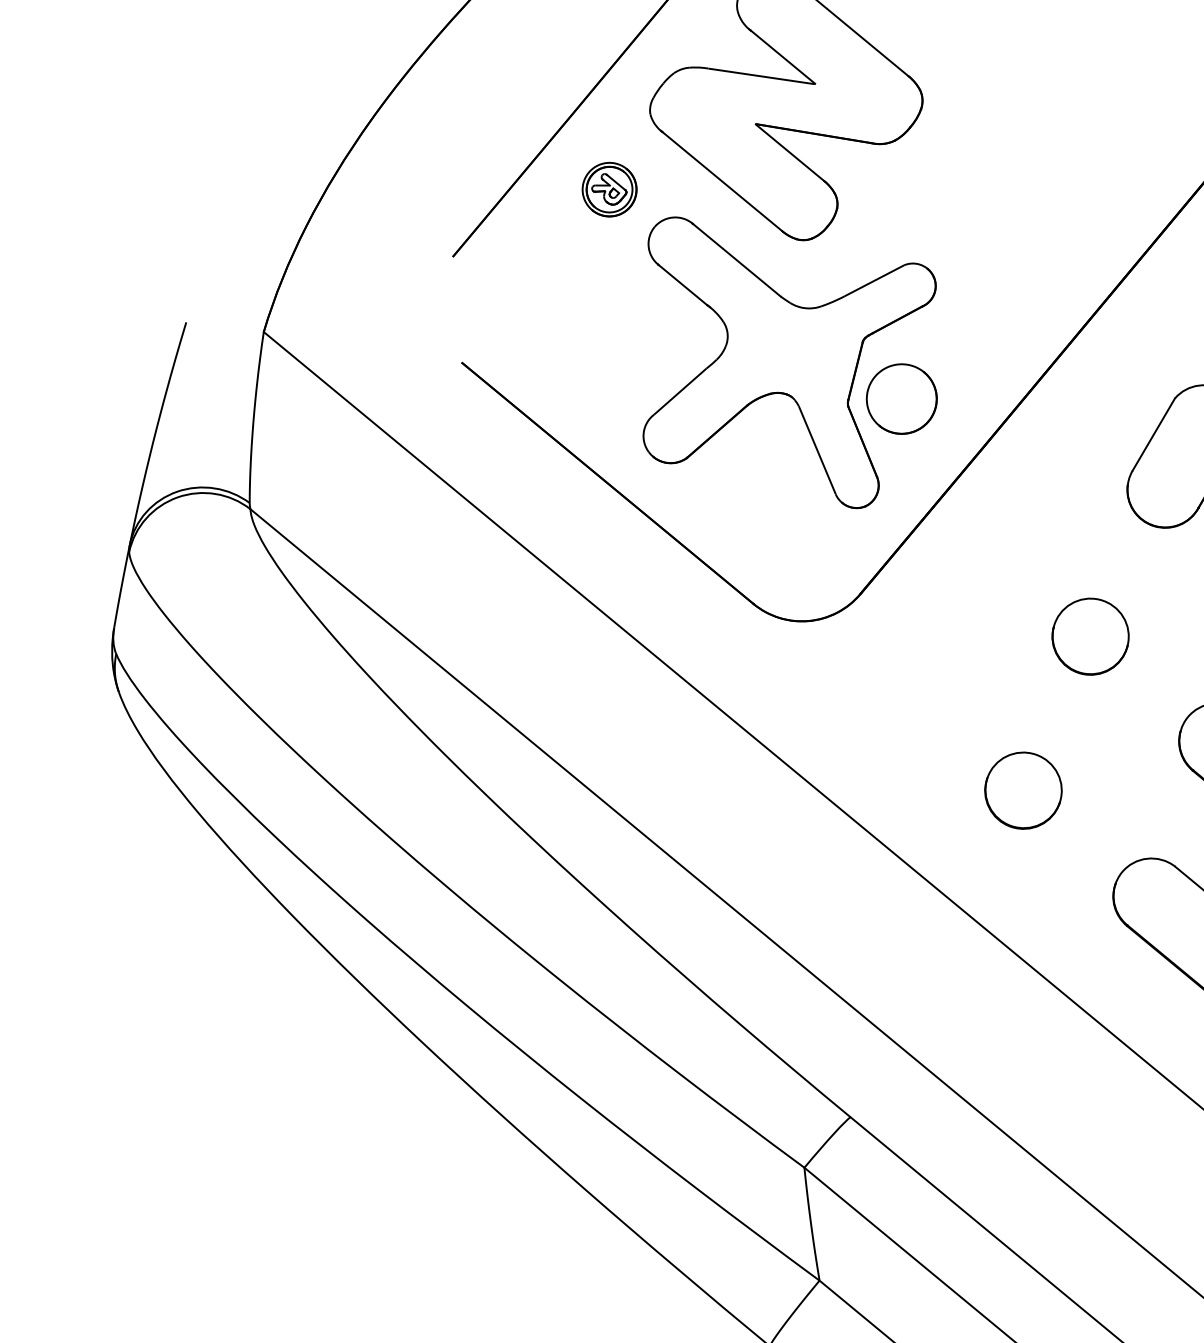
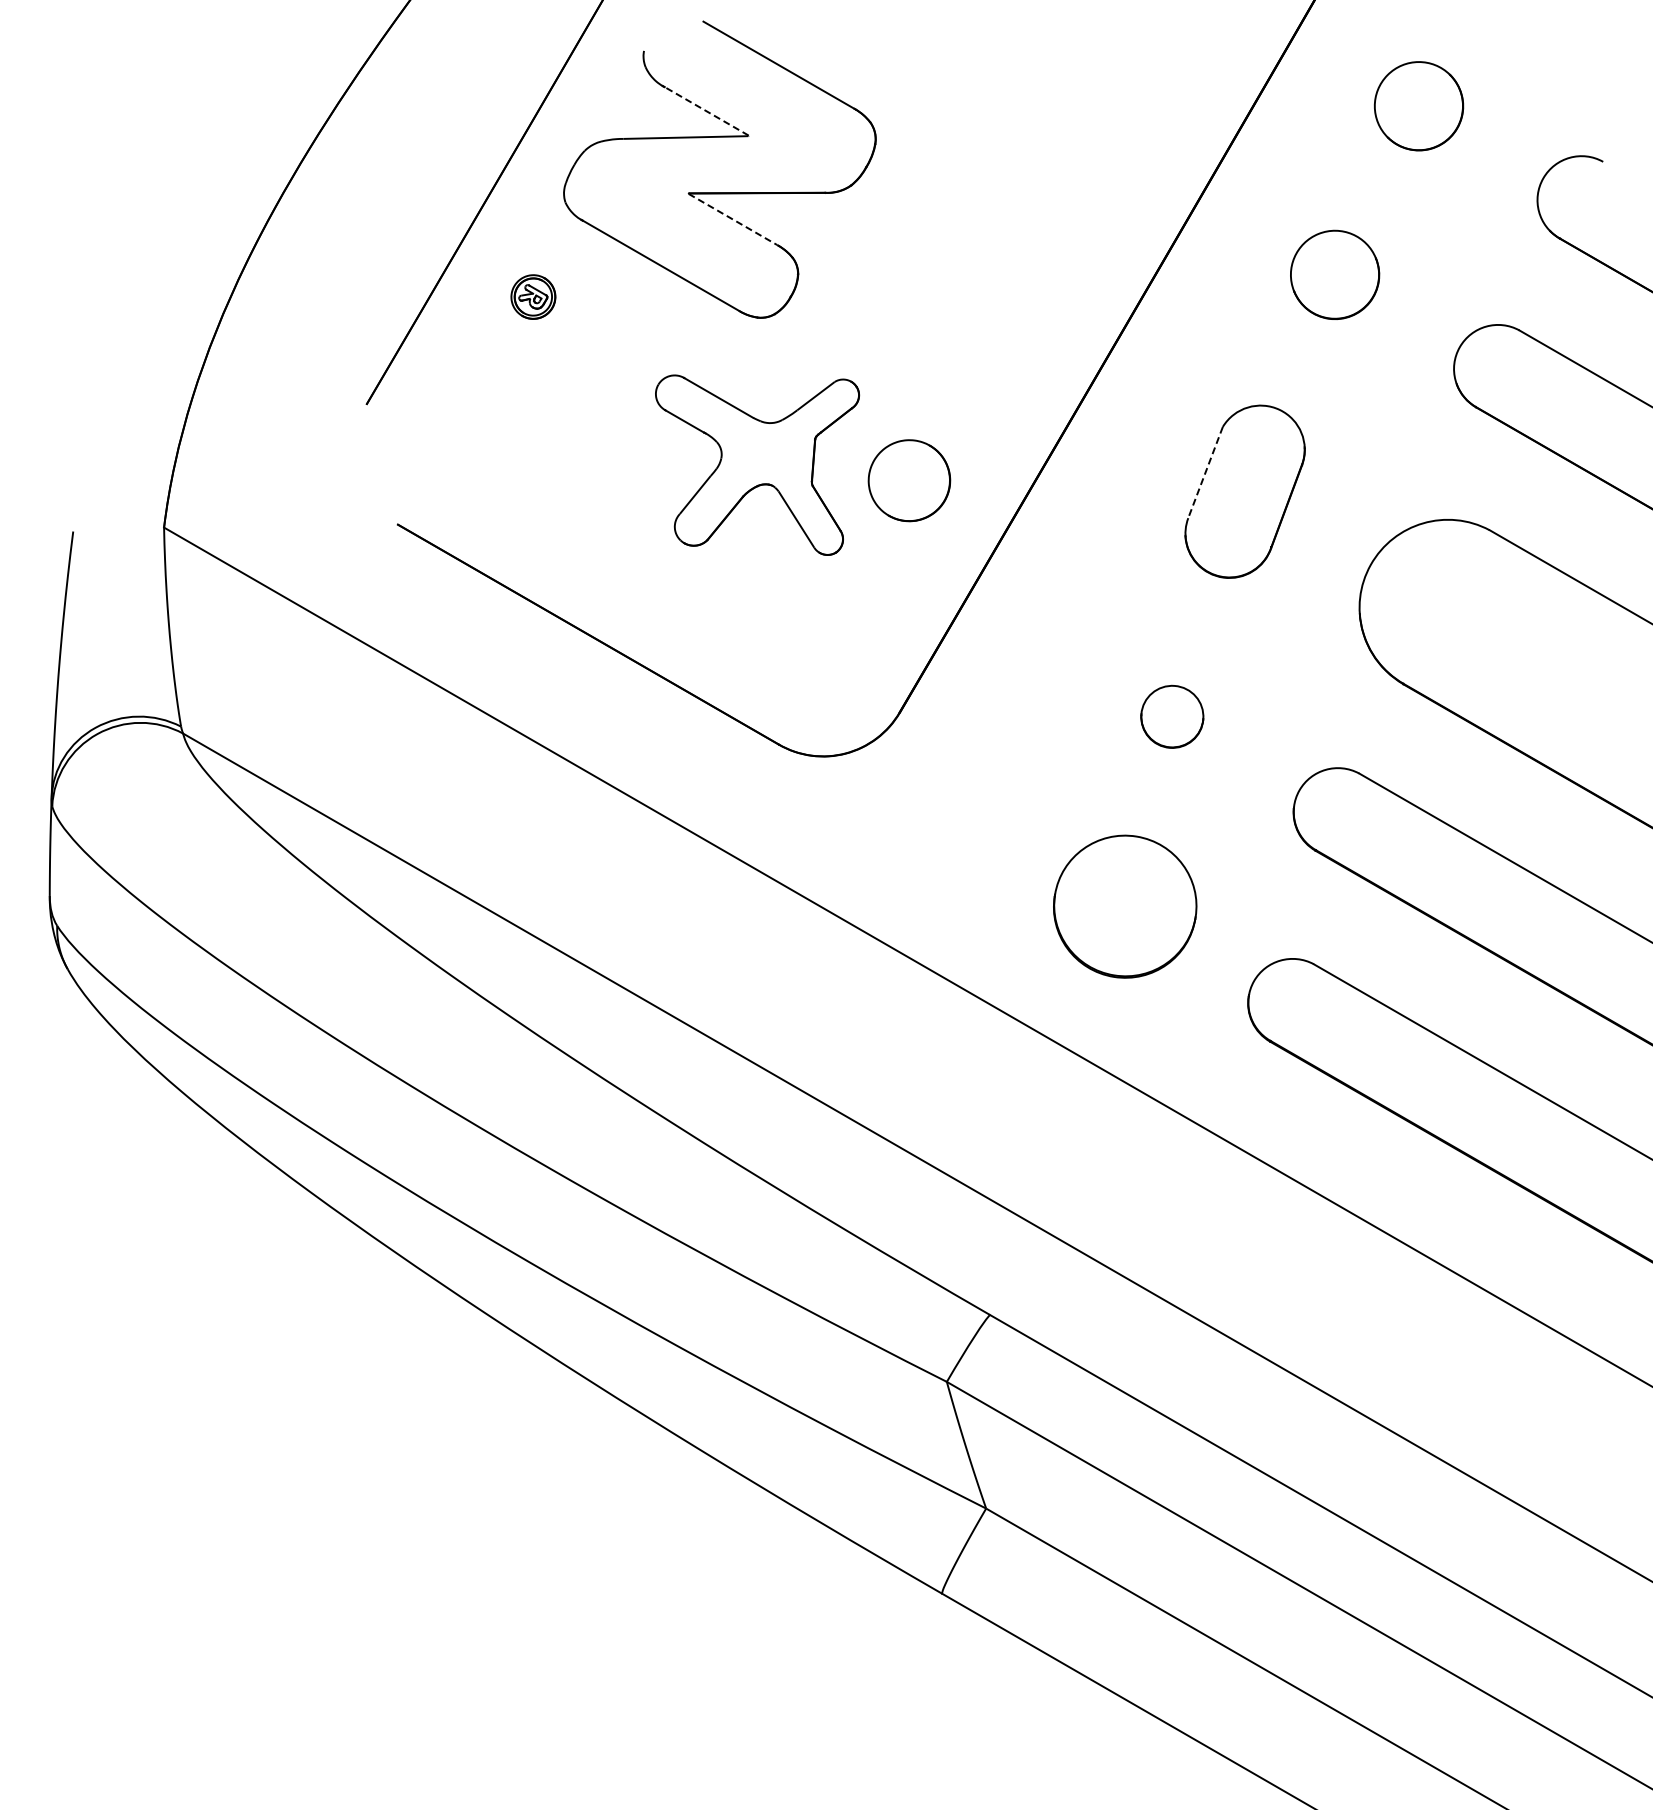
line: (782, 57) -> (706, 111), solid -> dashed
line: (790, 152) -> (733, 219), solid -> dashed
part: (609, 189) -> (533, 296), size x0.7
part: (775, 363) -> (757, 464), size x0.6
line: (1153, 434) -> (1205, 472), solid -> dashed
part: (1090, 636) -> (1172, 716), size x0.7
part: (1022, 790) -> (1124, 906), size x1.6

